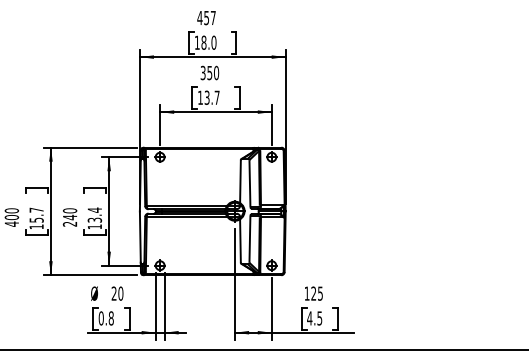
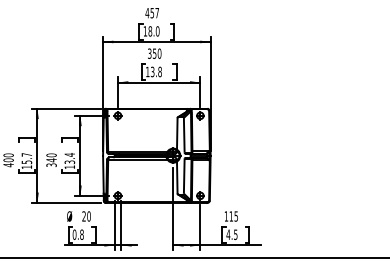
text: (216, 97) -> (159, 71), 13.7 -> 13.8
text: (70, 223) -> (51, 164), 240 -> 340
text: (313, 293) -> (231, 216), 125 -> 115

